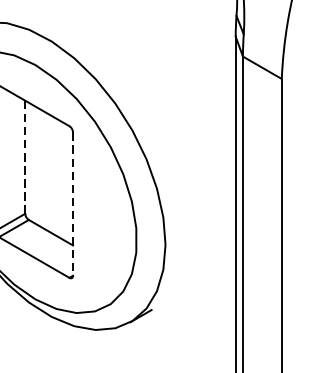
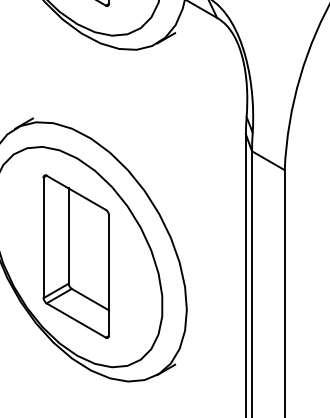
line: (24, 157) -> (68, 236), dashed -> solid
line: (72, 205) -> (108, 276), dashed -> solid

